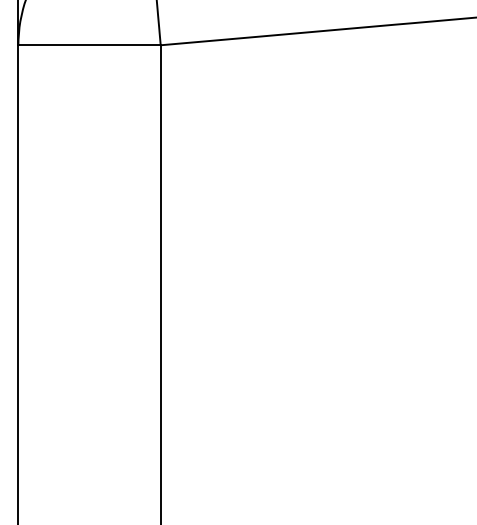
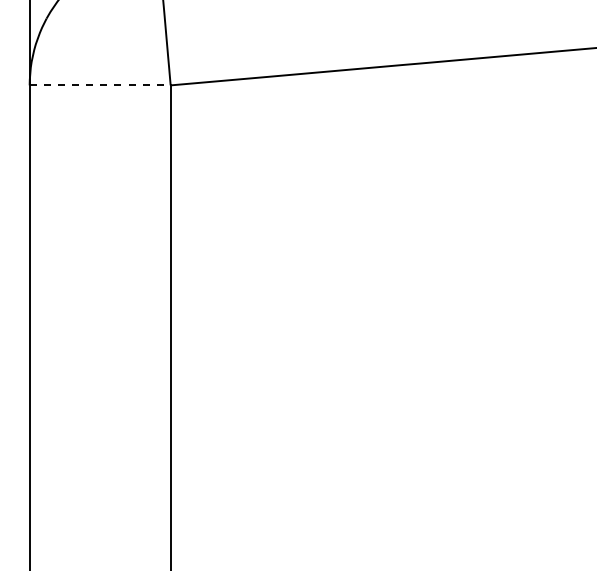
line: (89, 45) -> (100, 85), solid -> dashed

